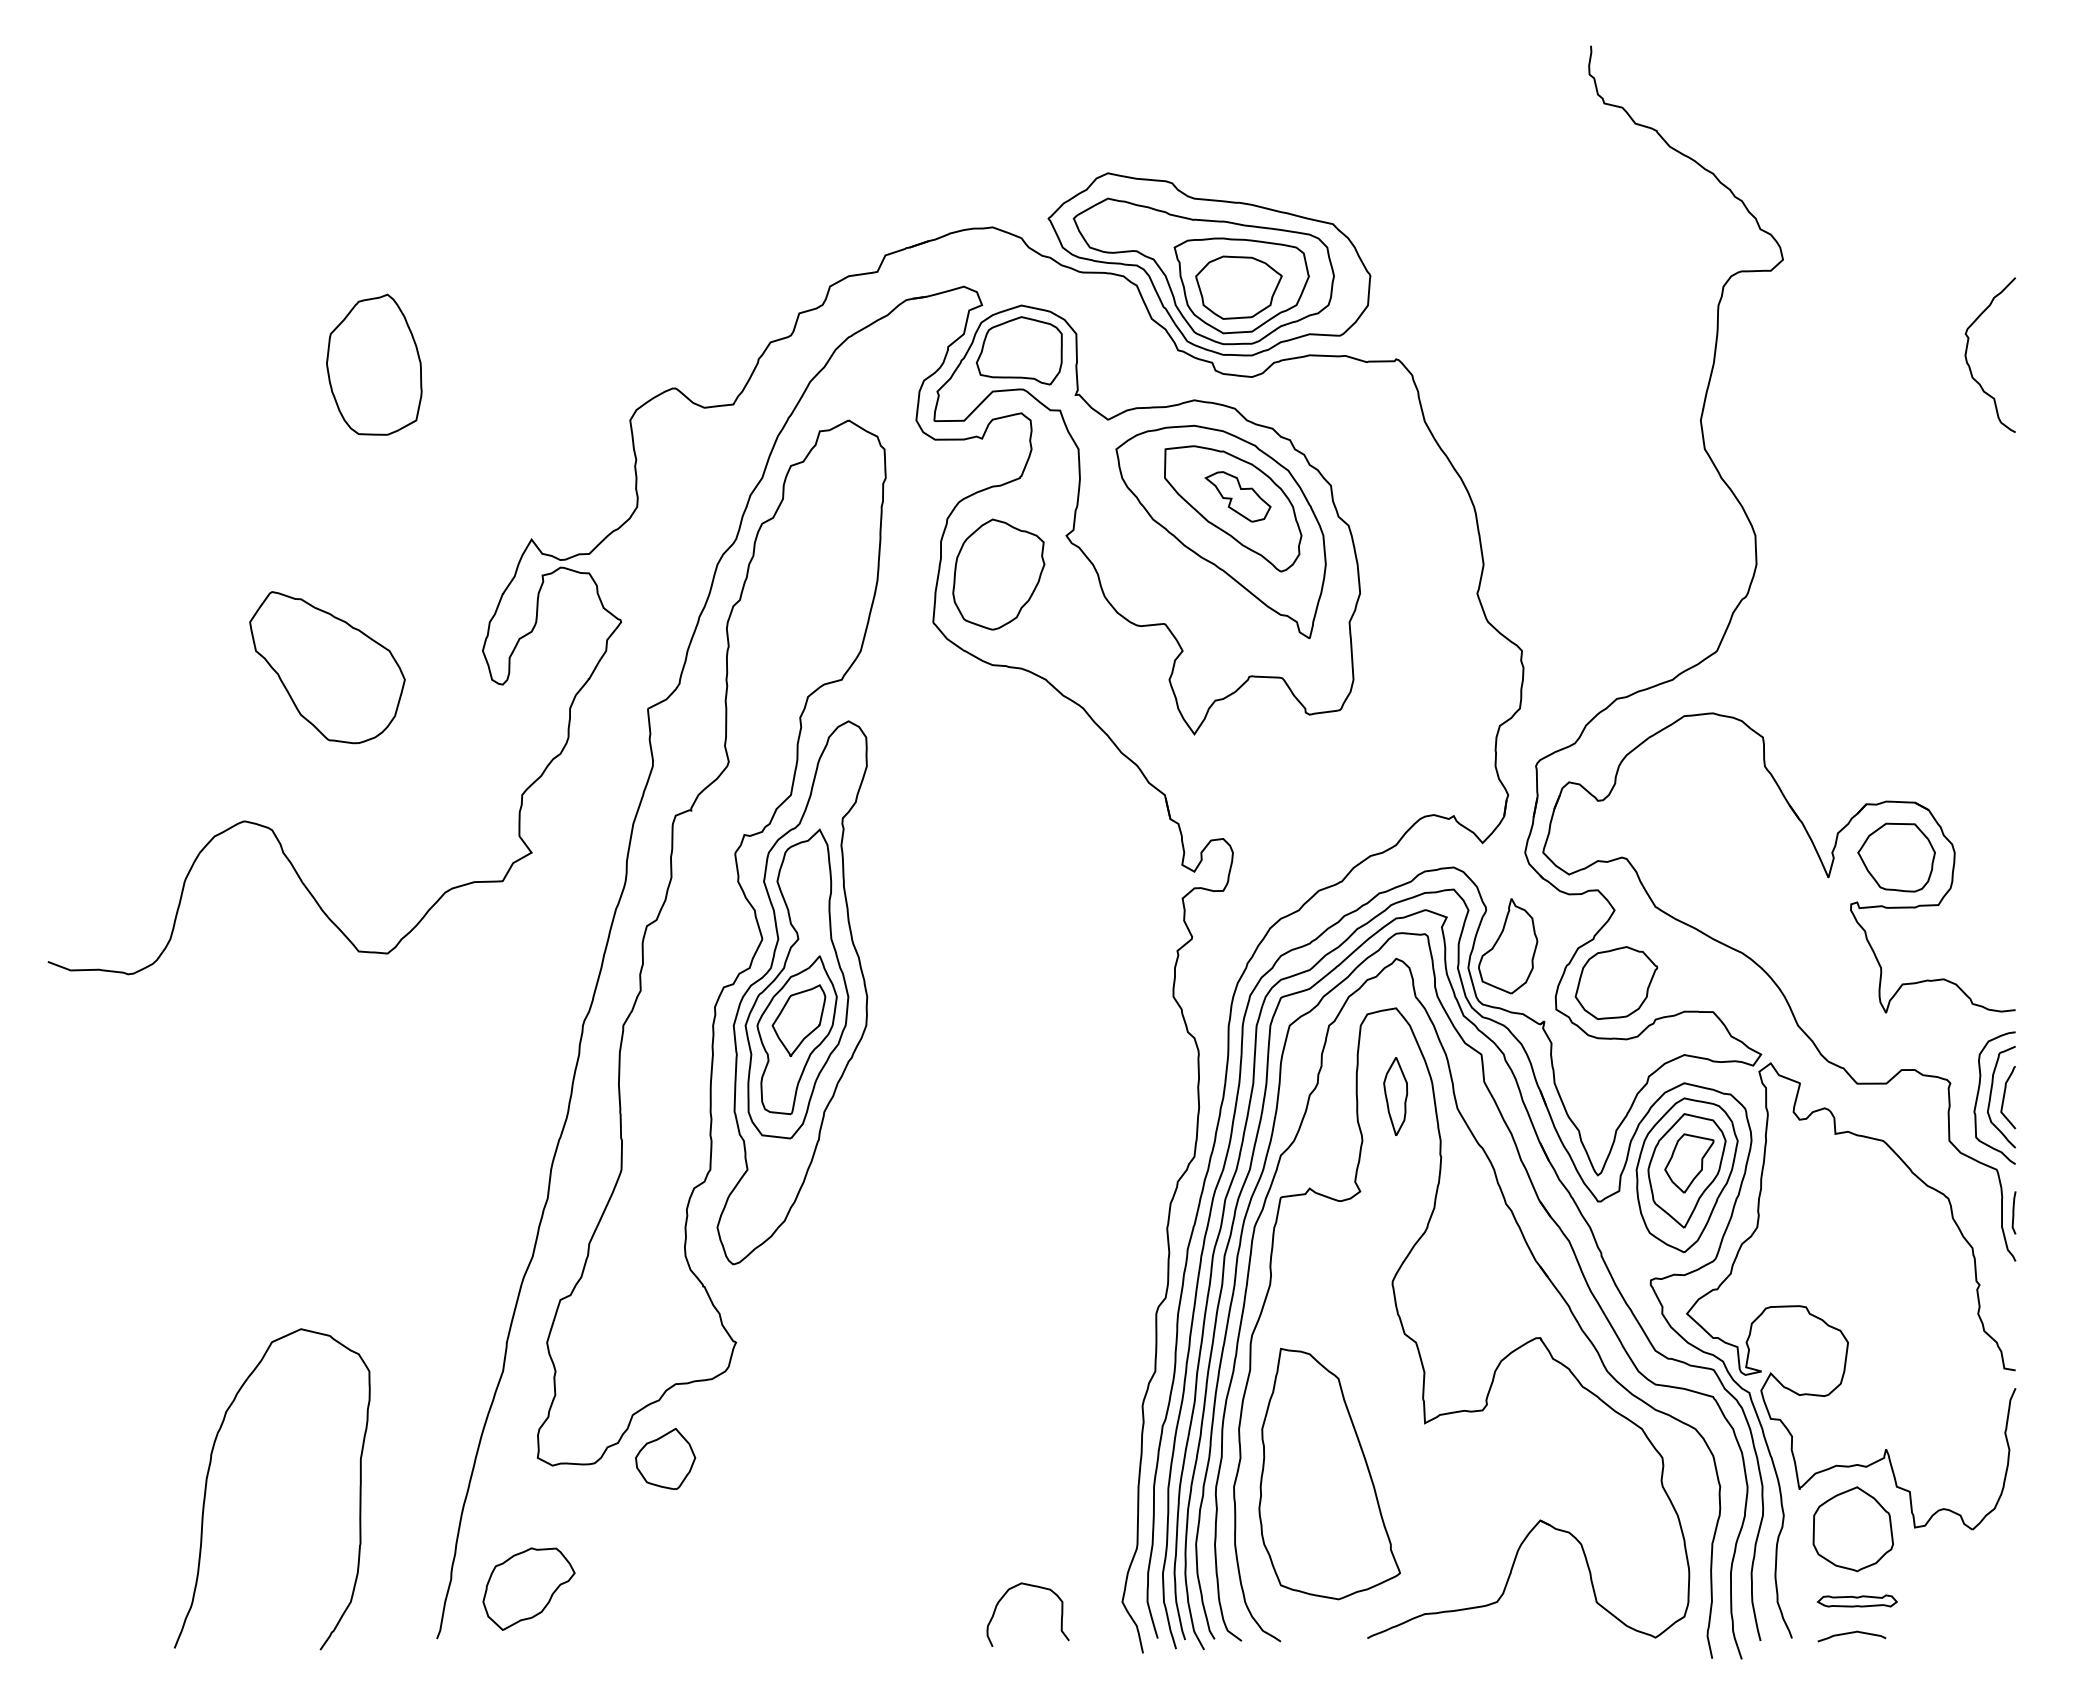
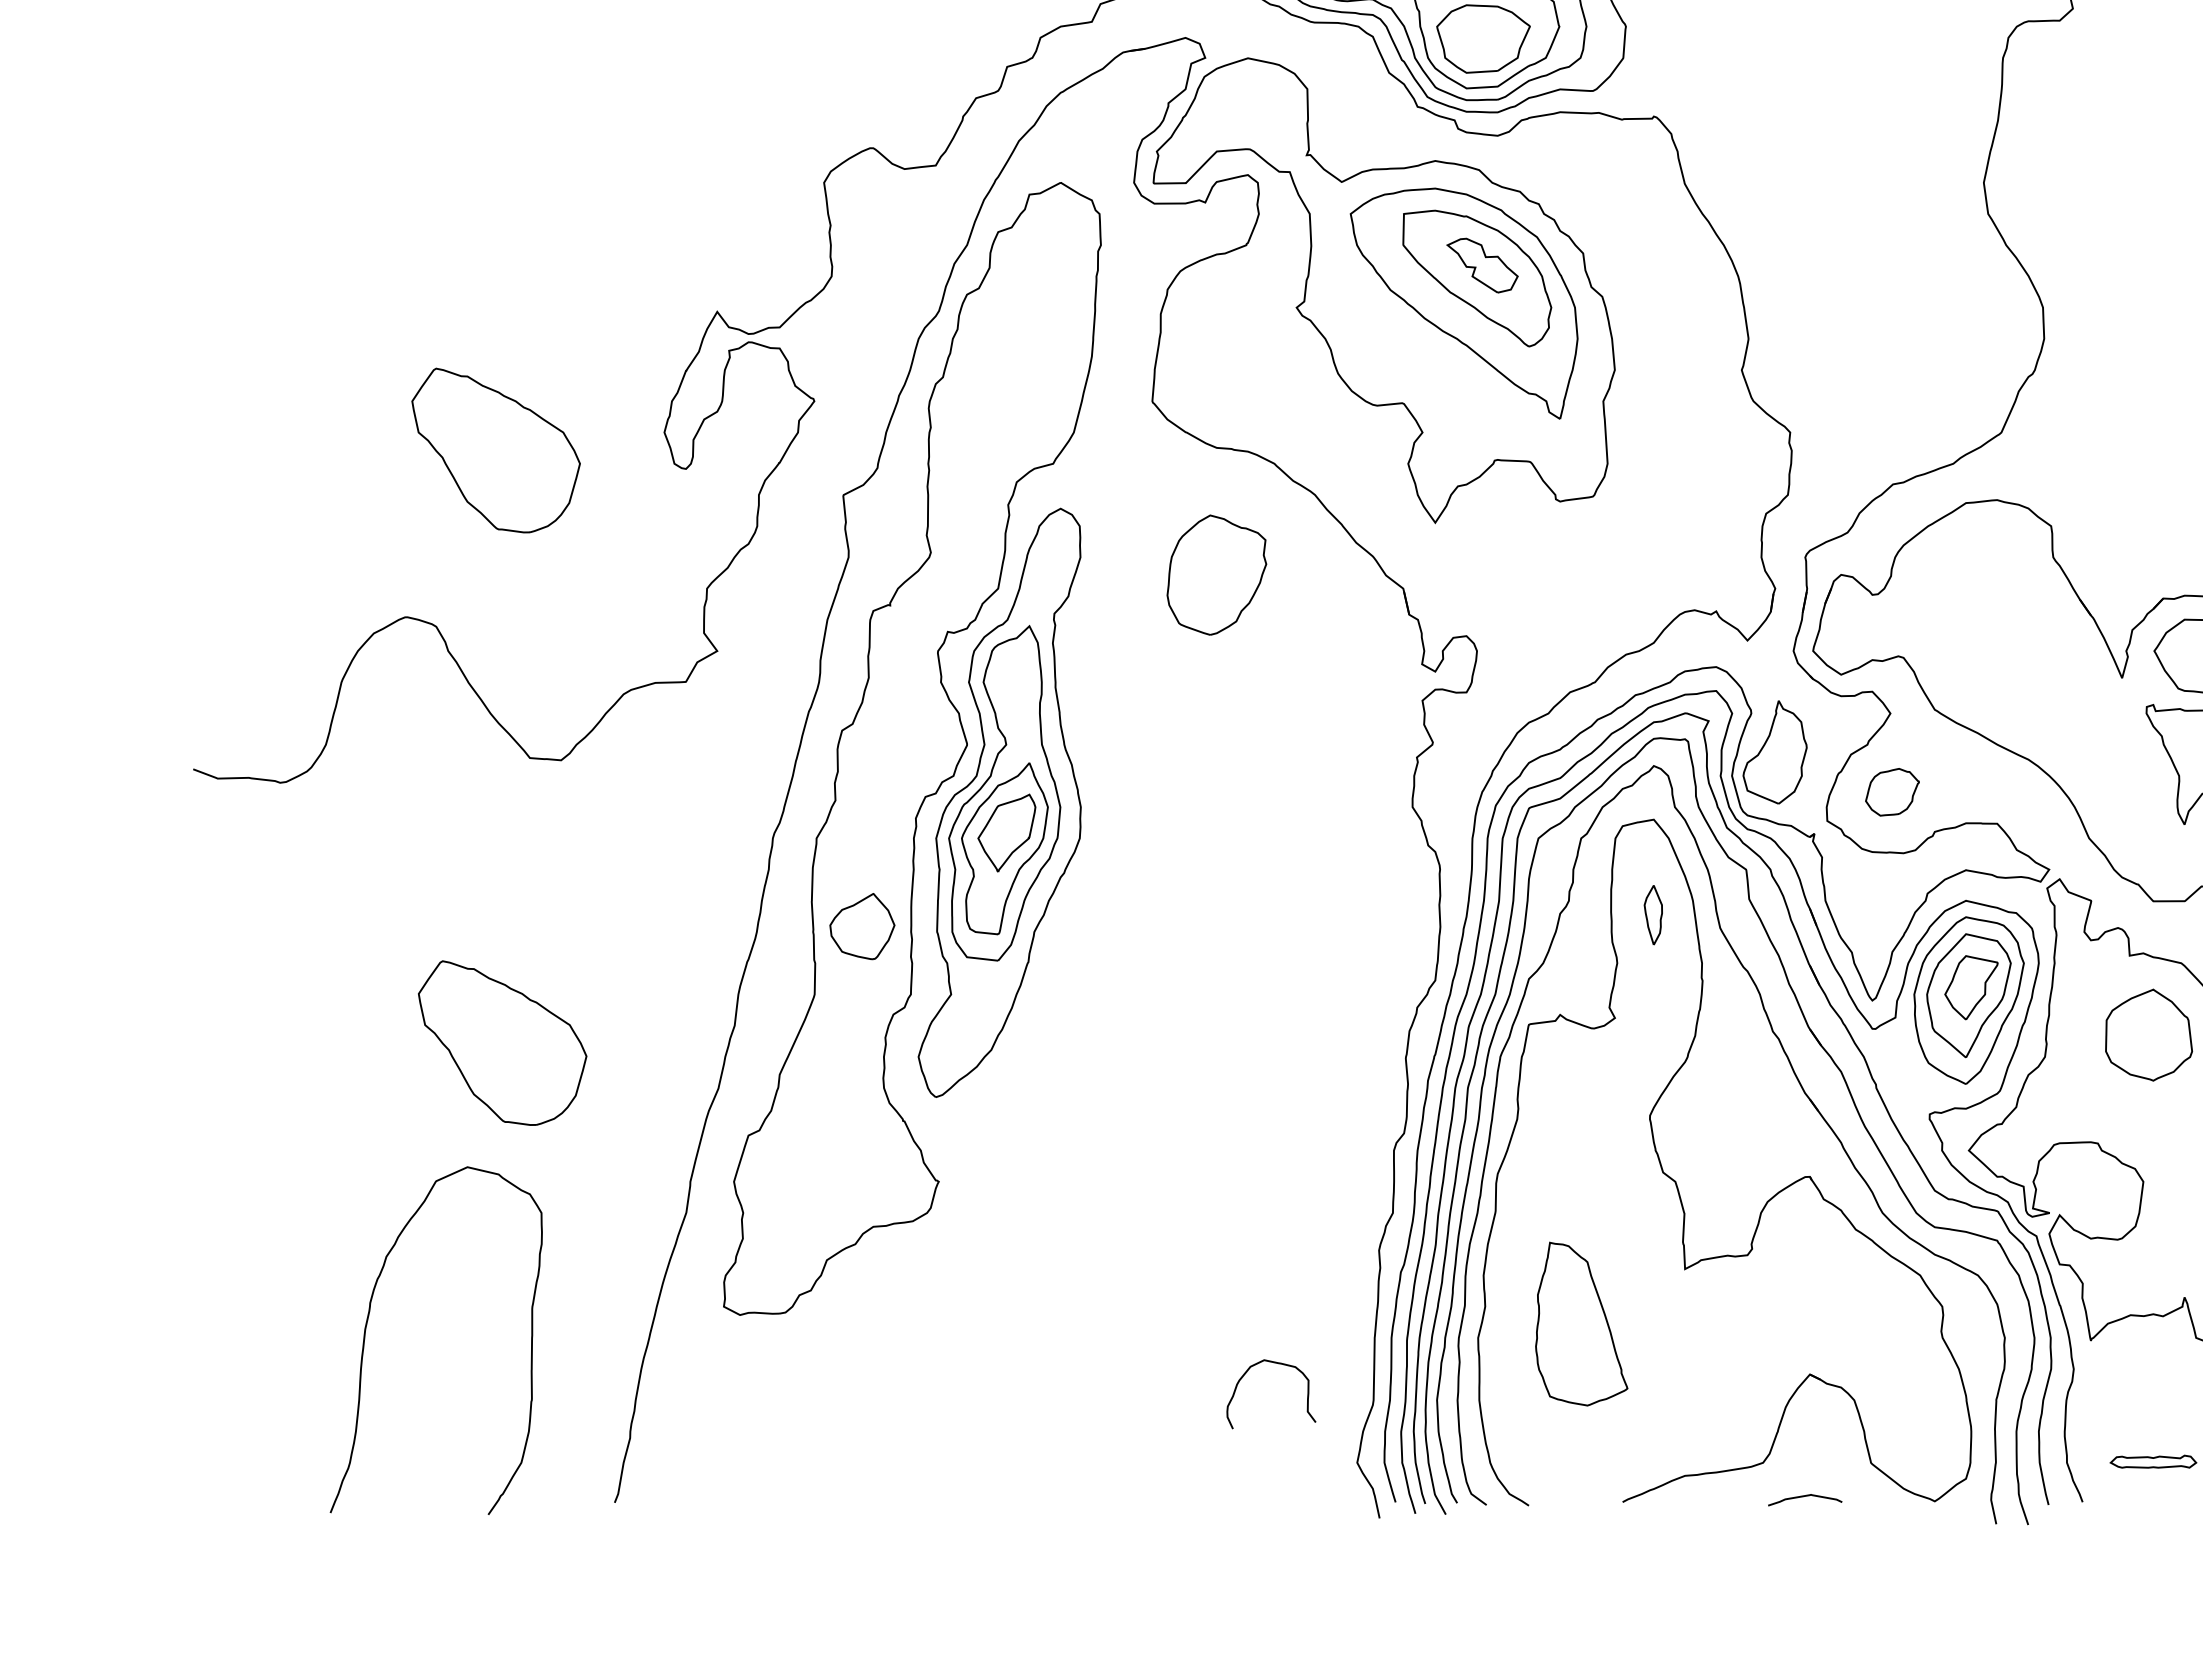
part: (1018, 350) -> (1244, 107), removed
part: (374, 364) -> (547, 122), removed
part: (998, 574) -> (1216, 575), moved
part: (1616, 982) -> (1892, 791), size x0.6
part: (1395, 1096) -> (1653, 915), size x0.7
part: (333, 1214) -> (502, 1042), added
part: (665, 1459) -> (862, 927), moved
part: (1329, 1473) -> (1581, 1323), size x0.6
part: (1852, 1529) -> (2148, 1035), moved
curve: (1030, 1586) -> (1273, 1363), moved
part: (528, 1588) -> (713, 1448), removed
curve: (1851, 1633) -> (1804, 1496), moved

